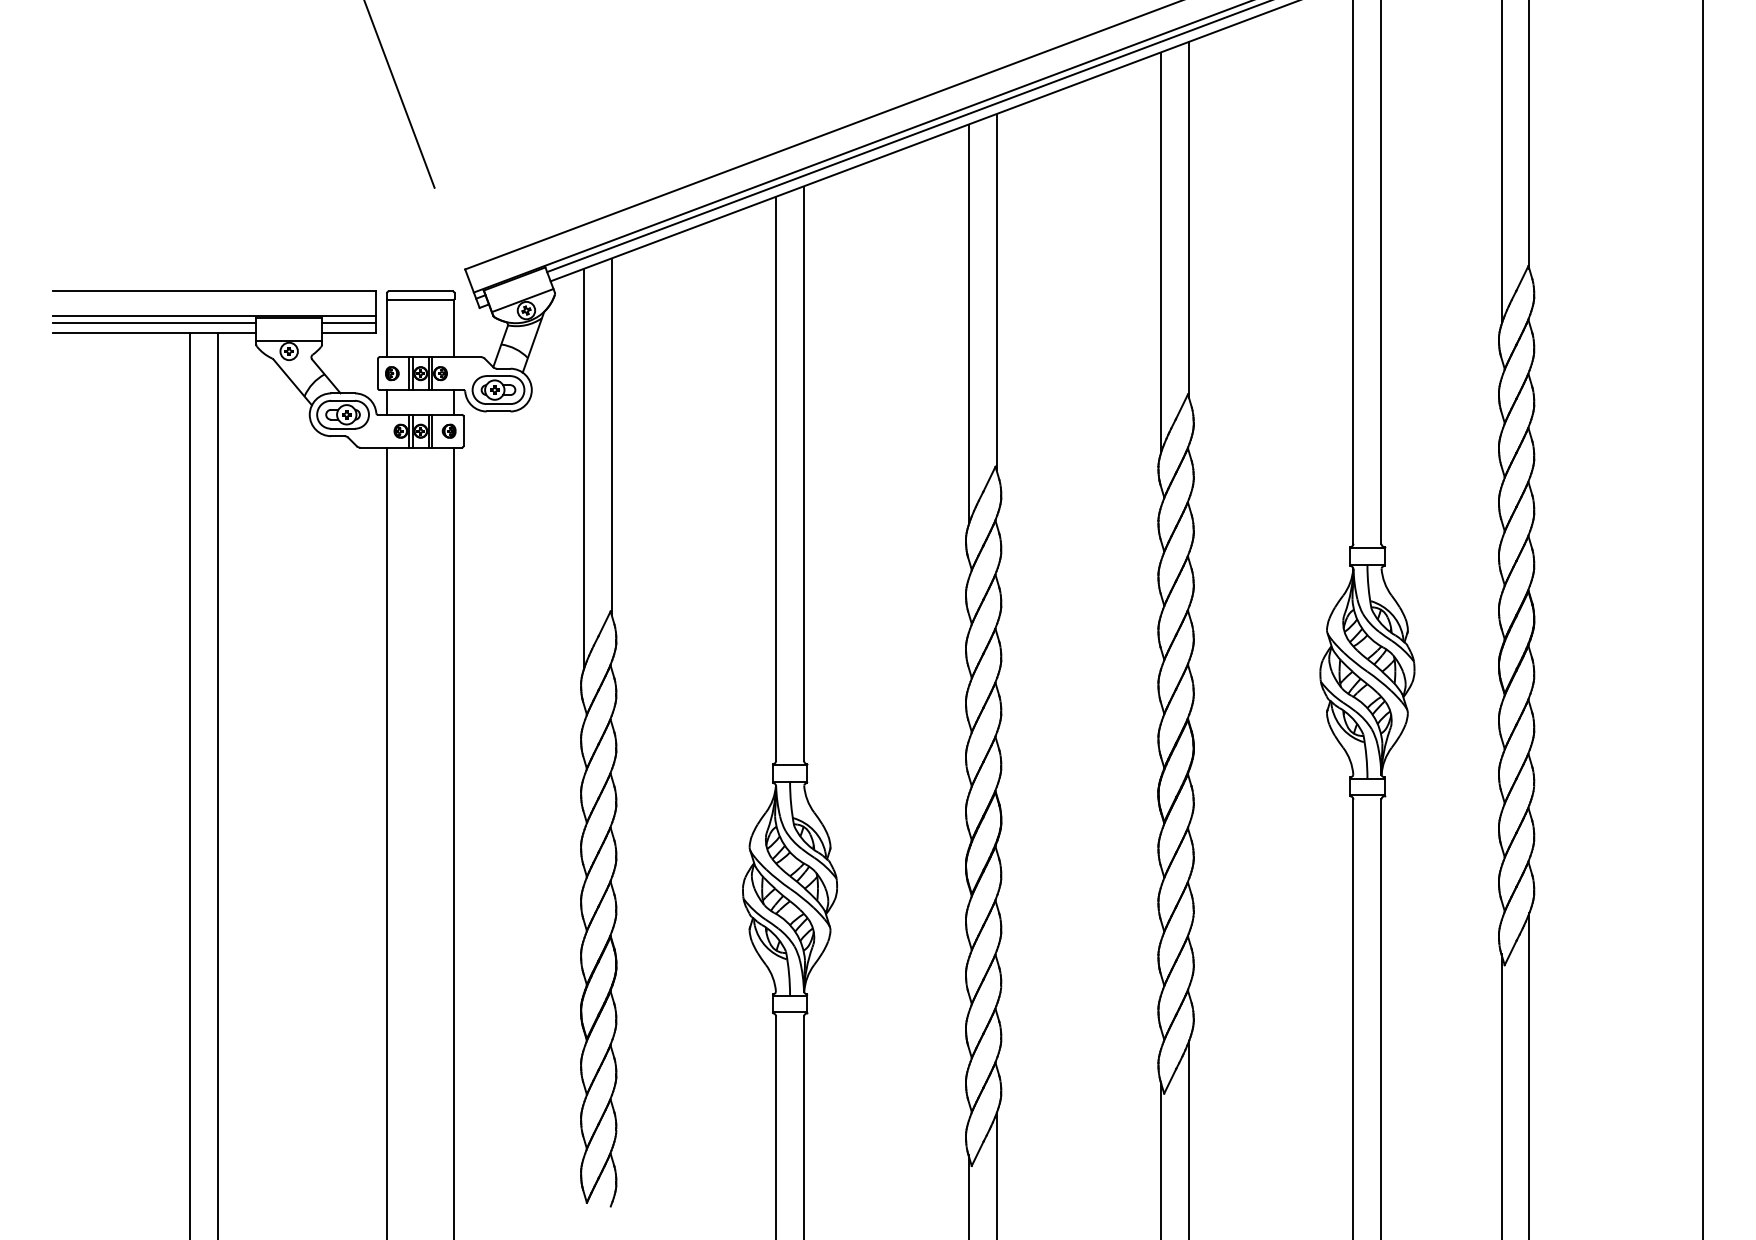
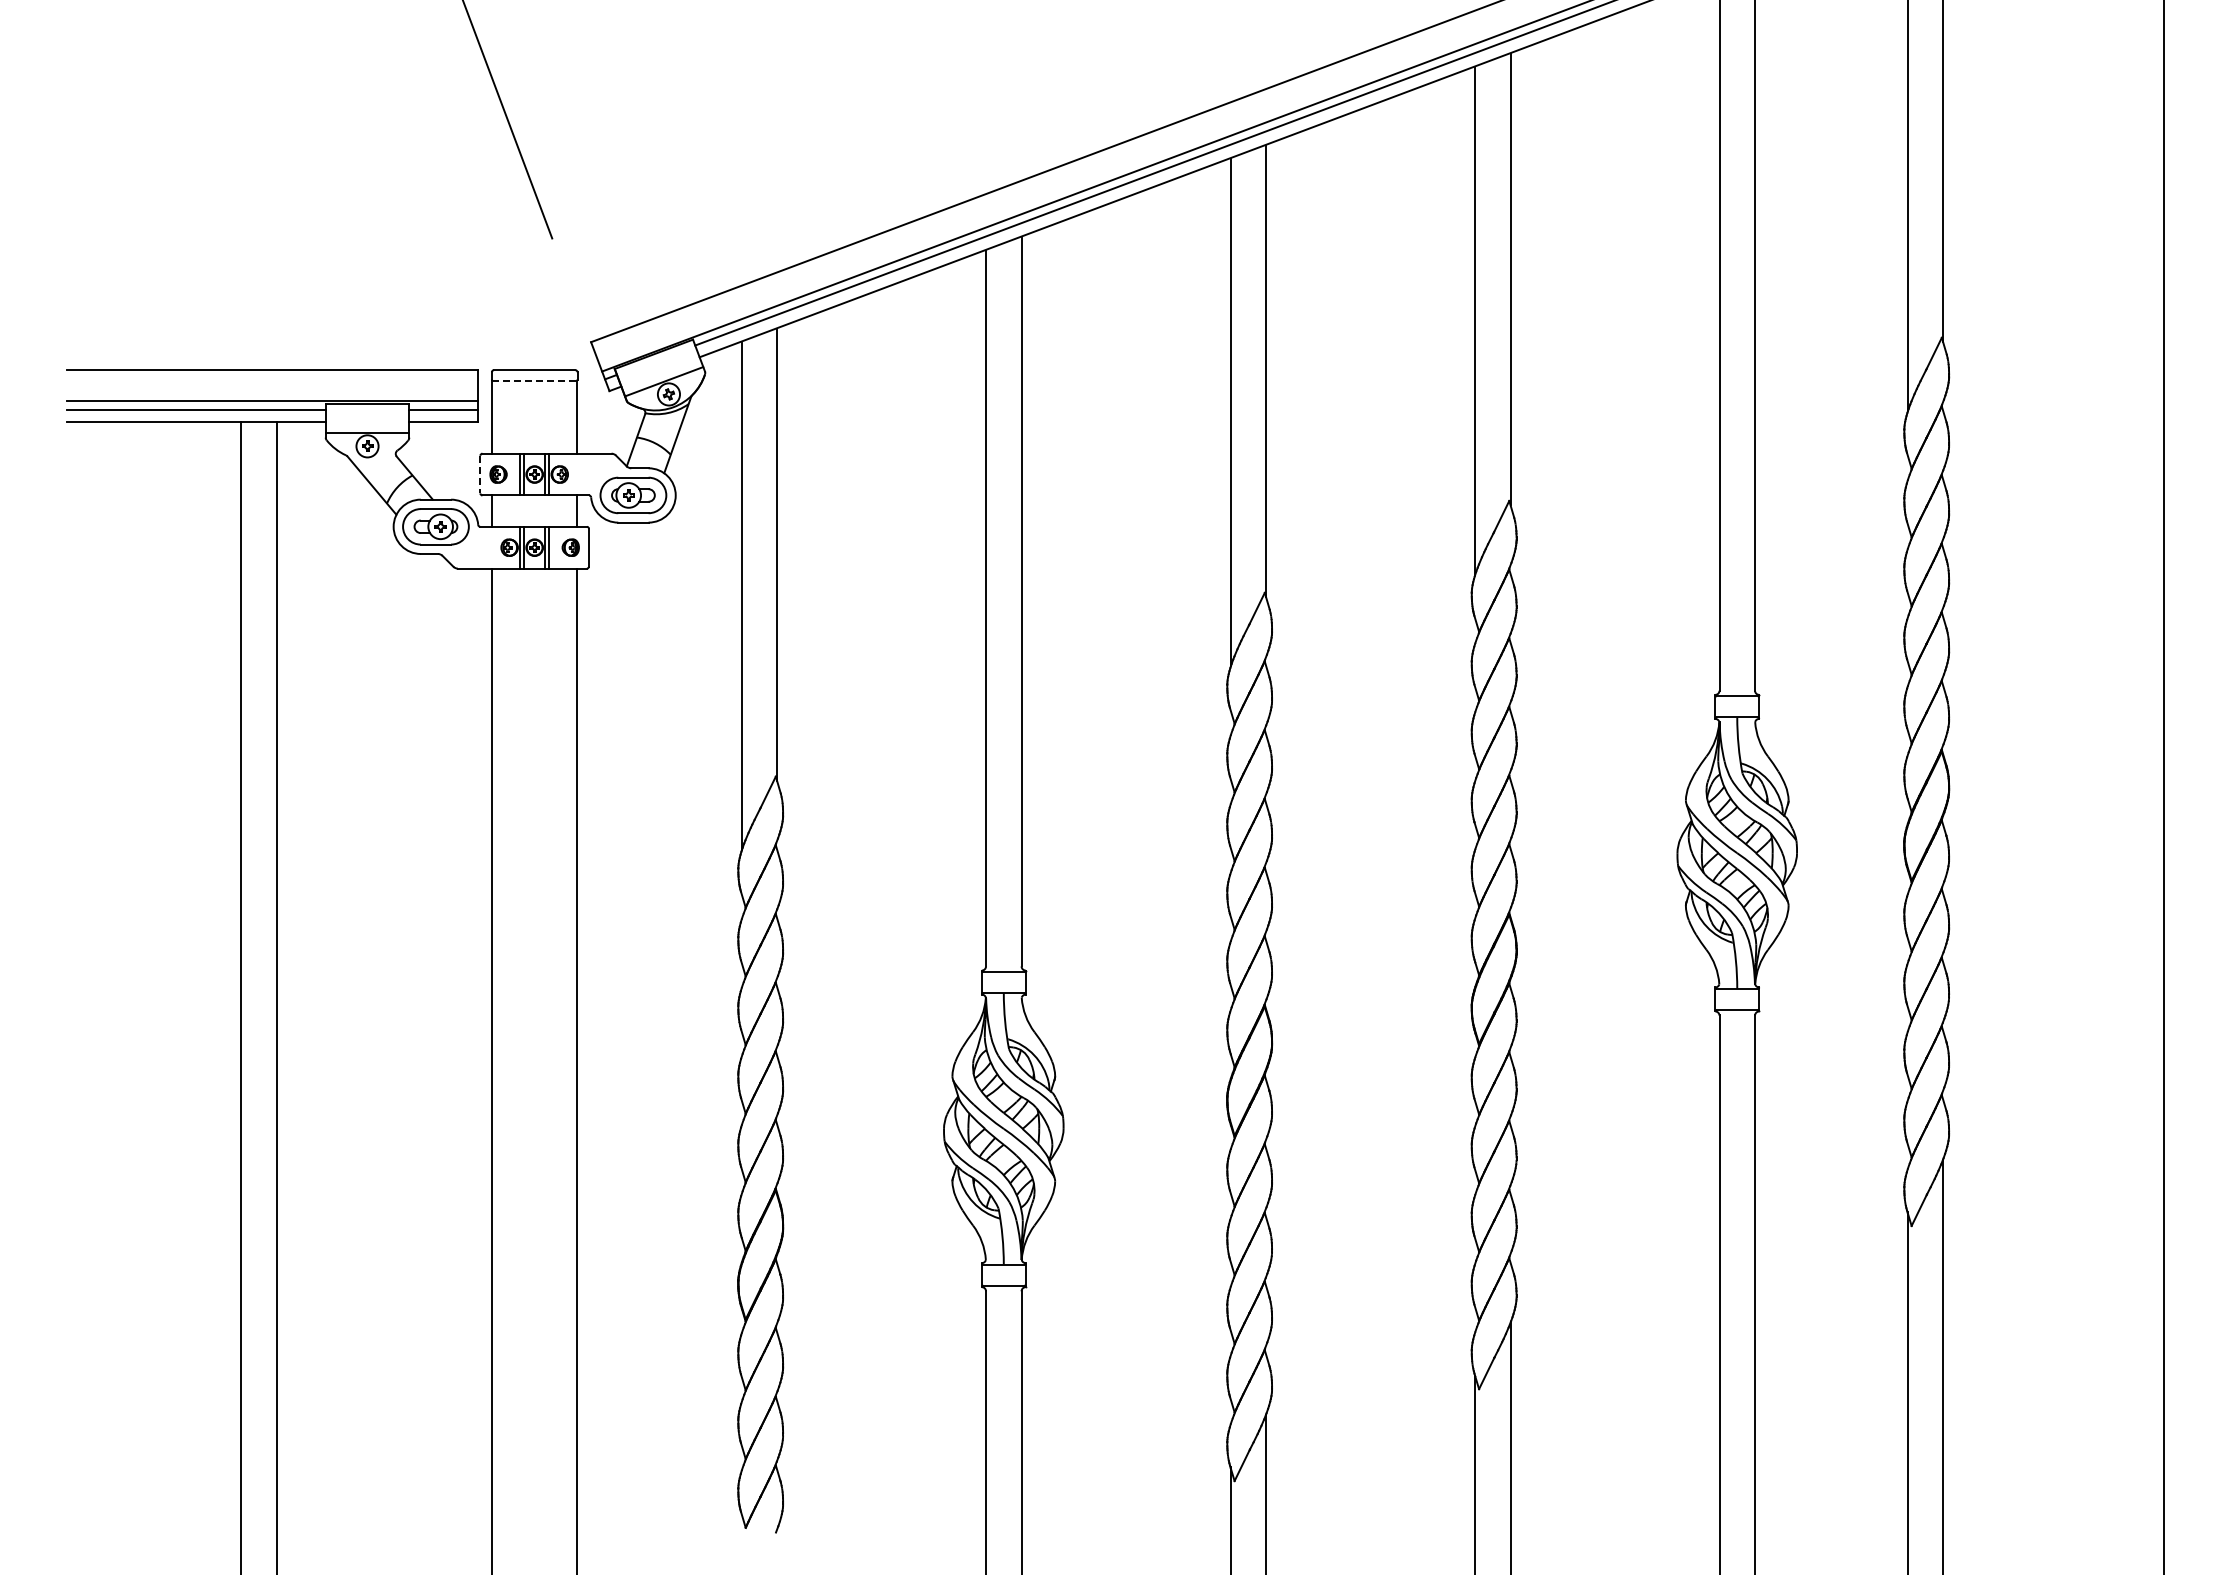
line: (420, 299) -> (534, 380), solid -> dashed
line: (378, 373) -> (480, 474), solid -> dashed

